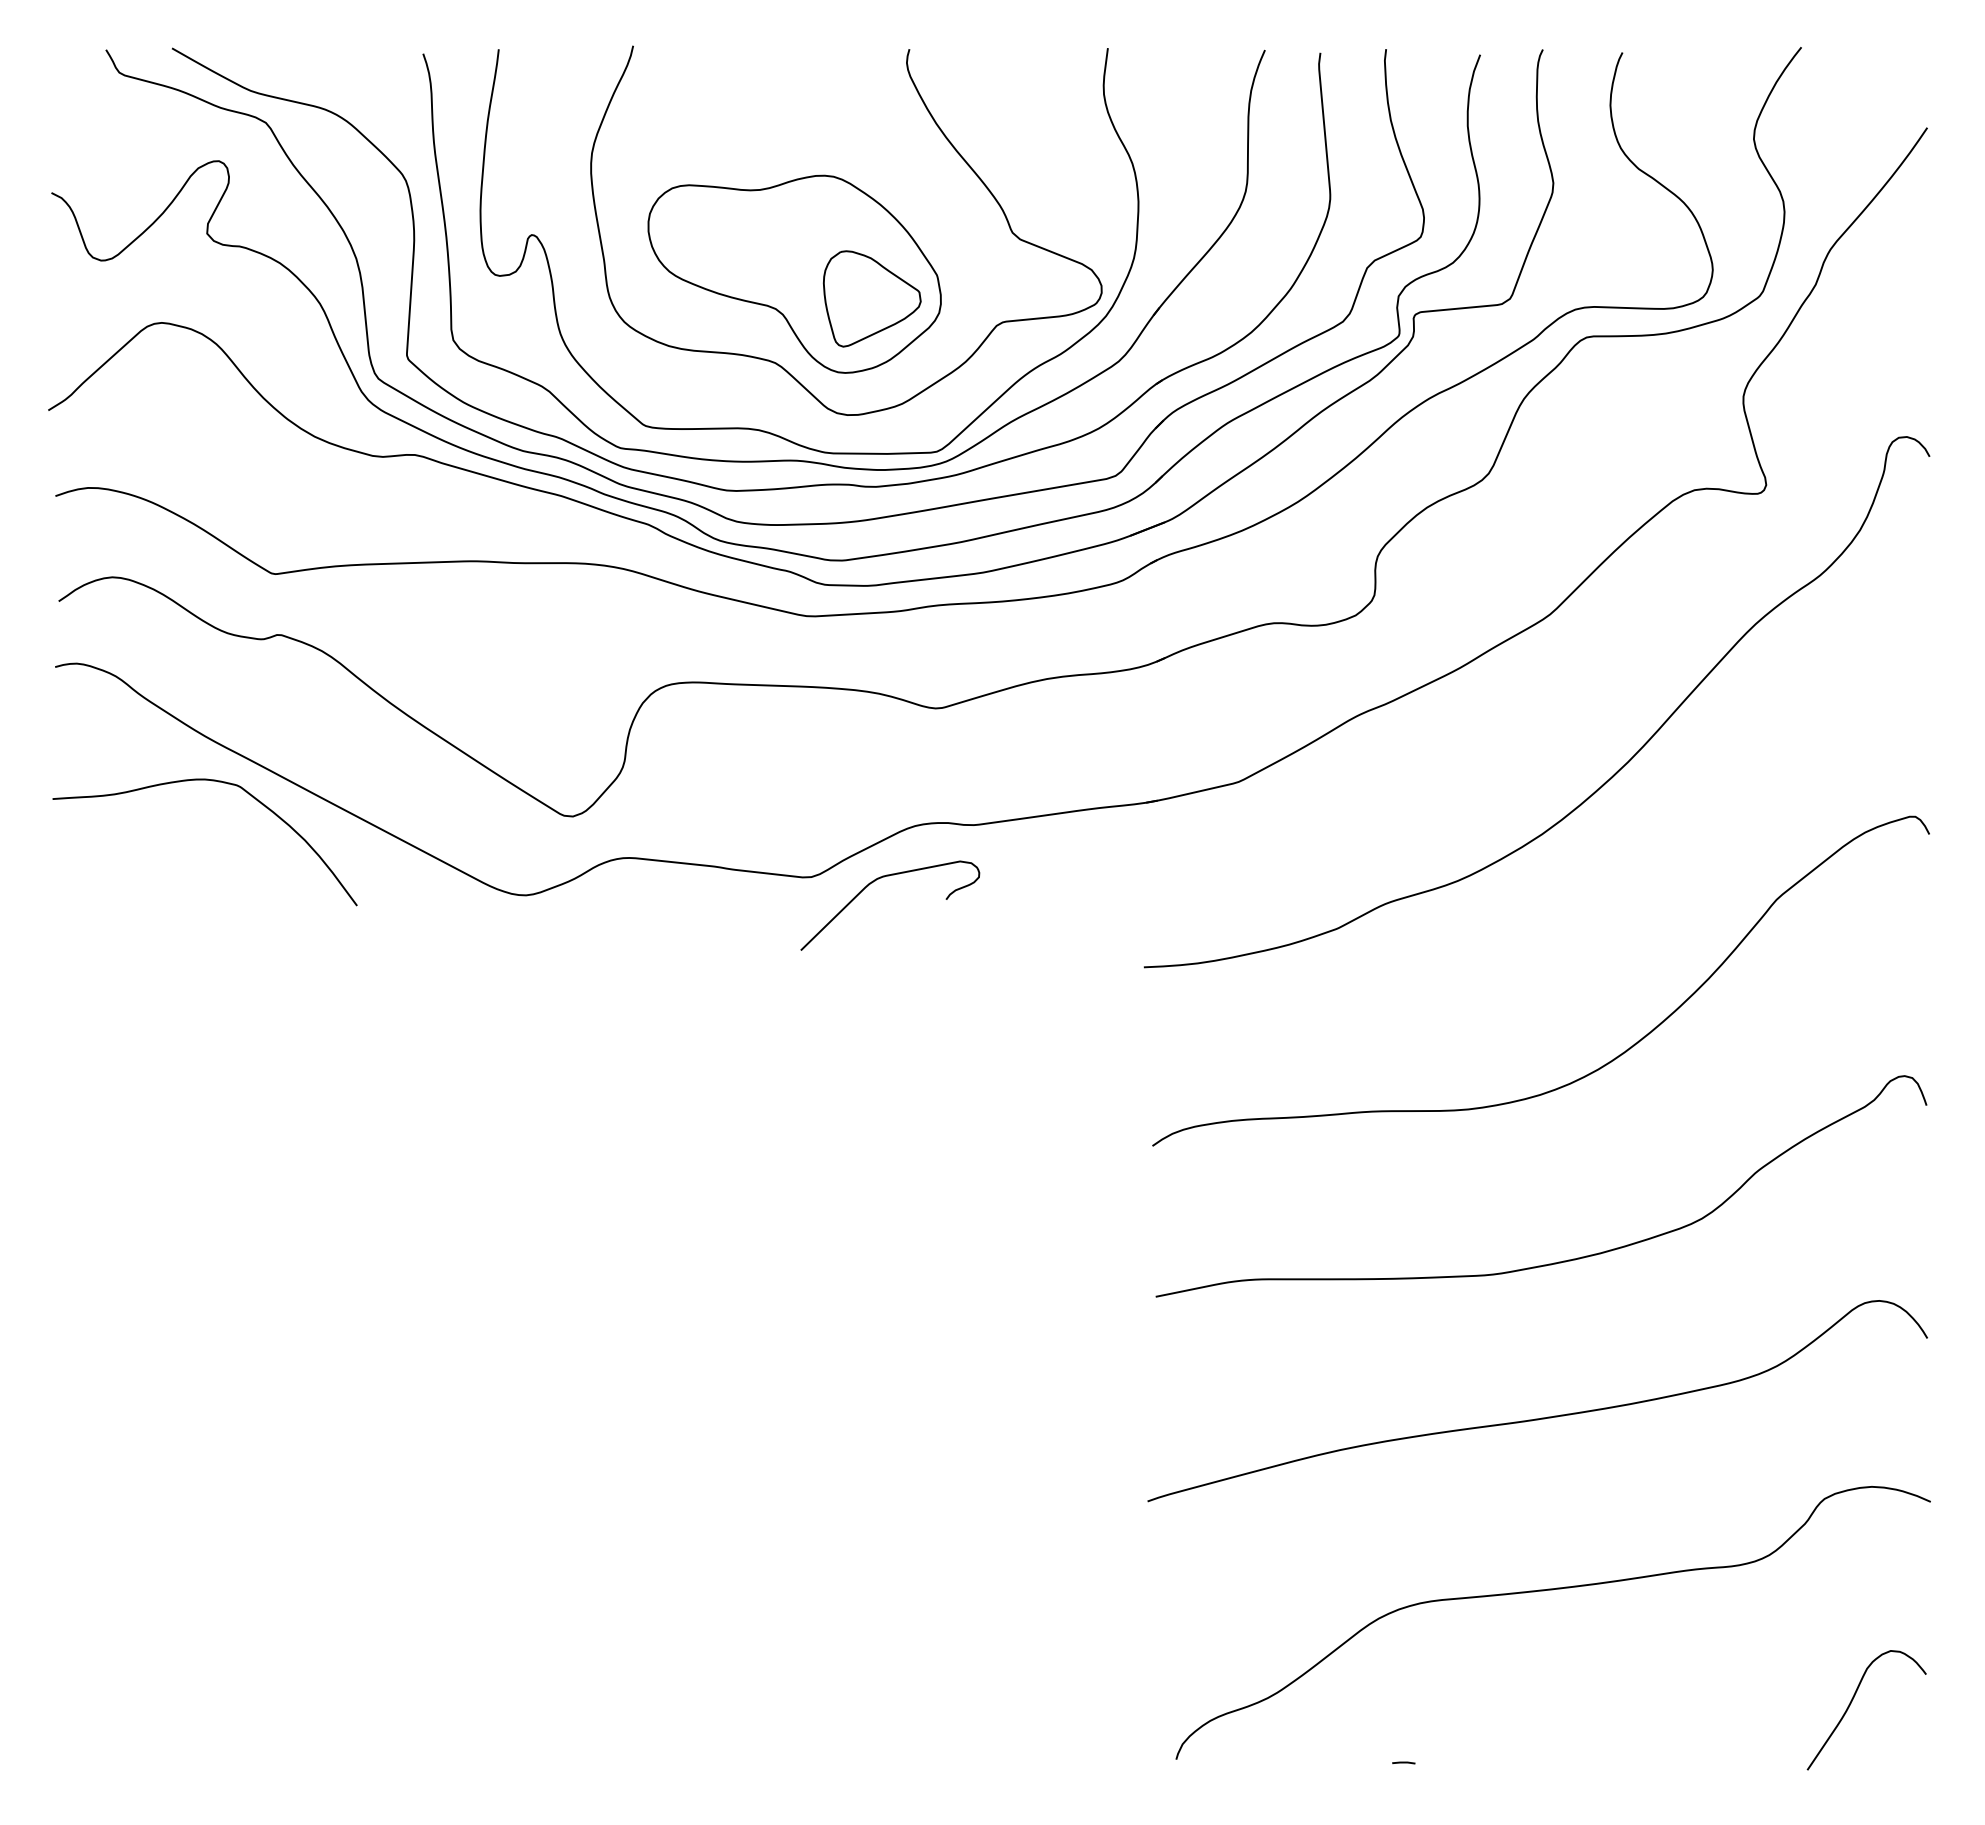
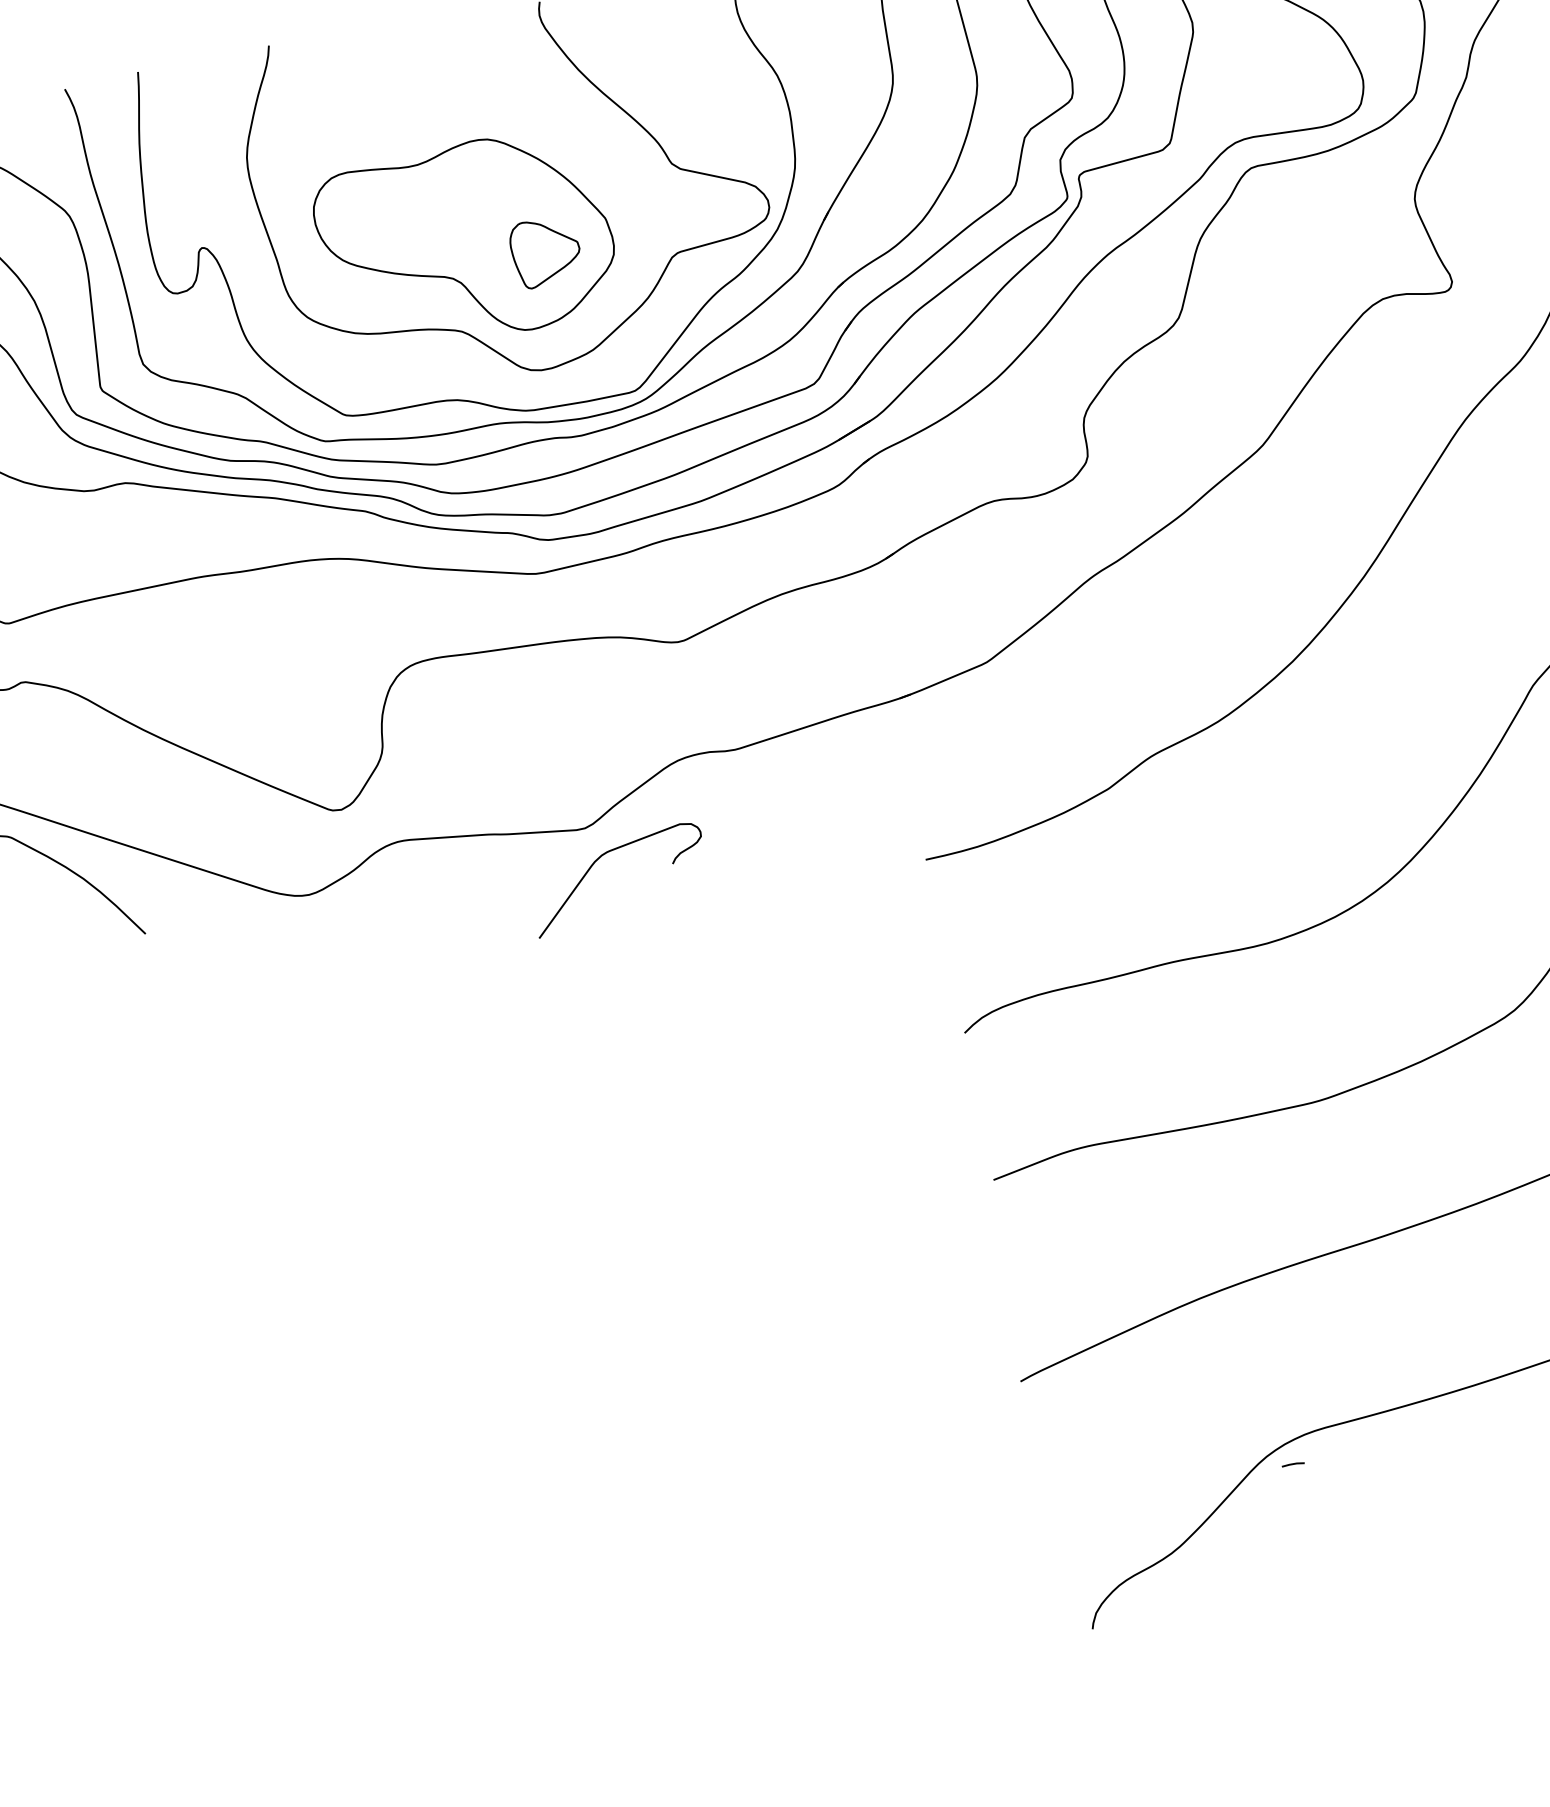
part: (872, 298) -> (546, 251), size x0.7
curve: (875, 881) -> (600, 858), moved
line: (1403, 1762) -> (1292, 1464), moved

